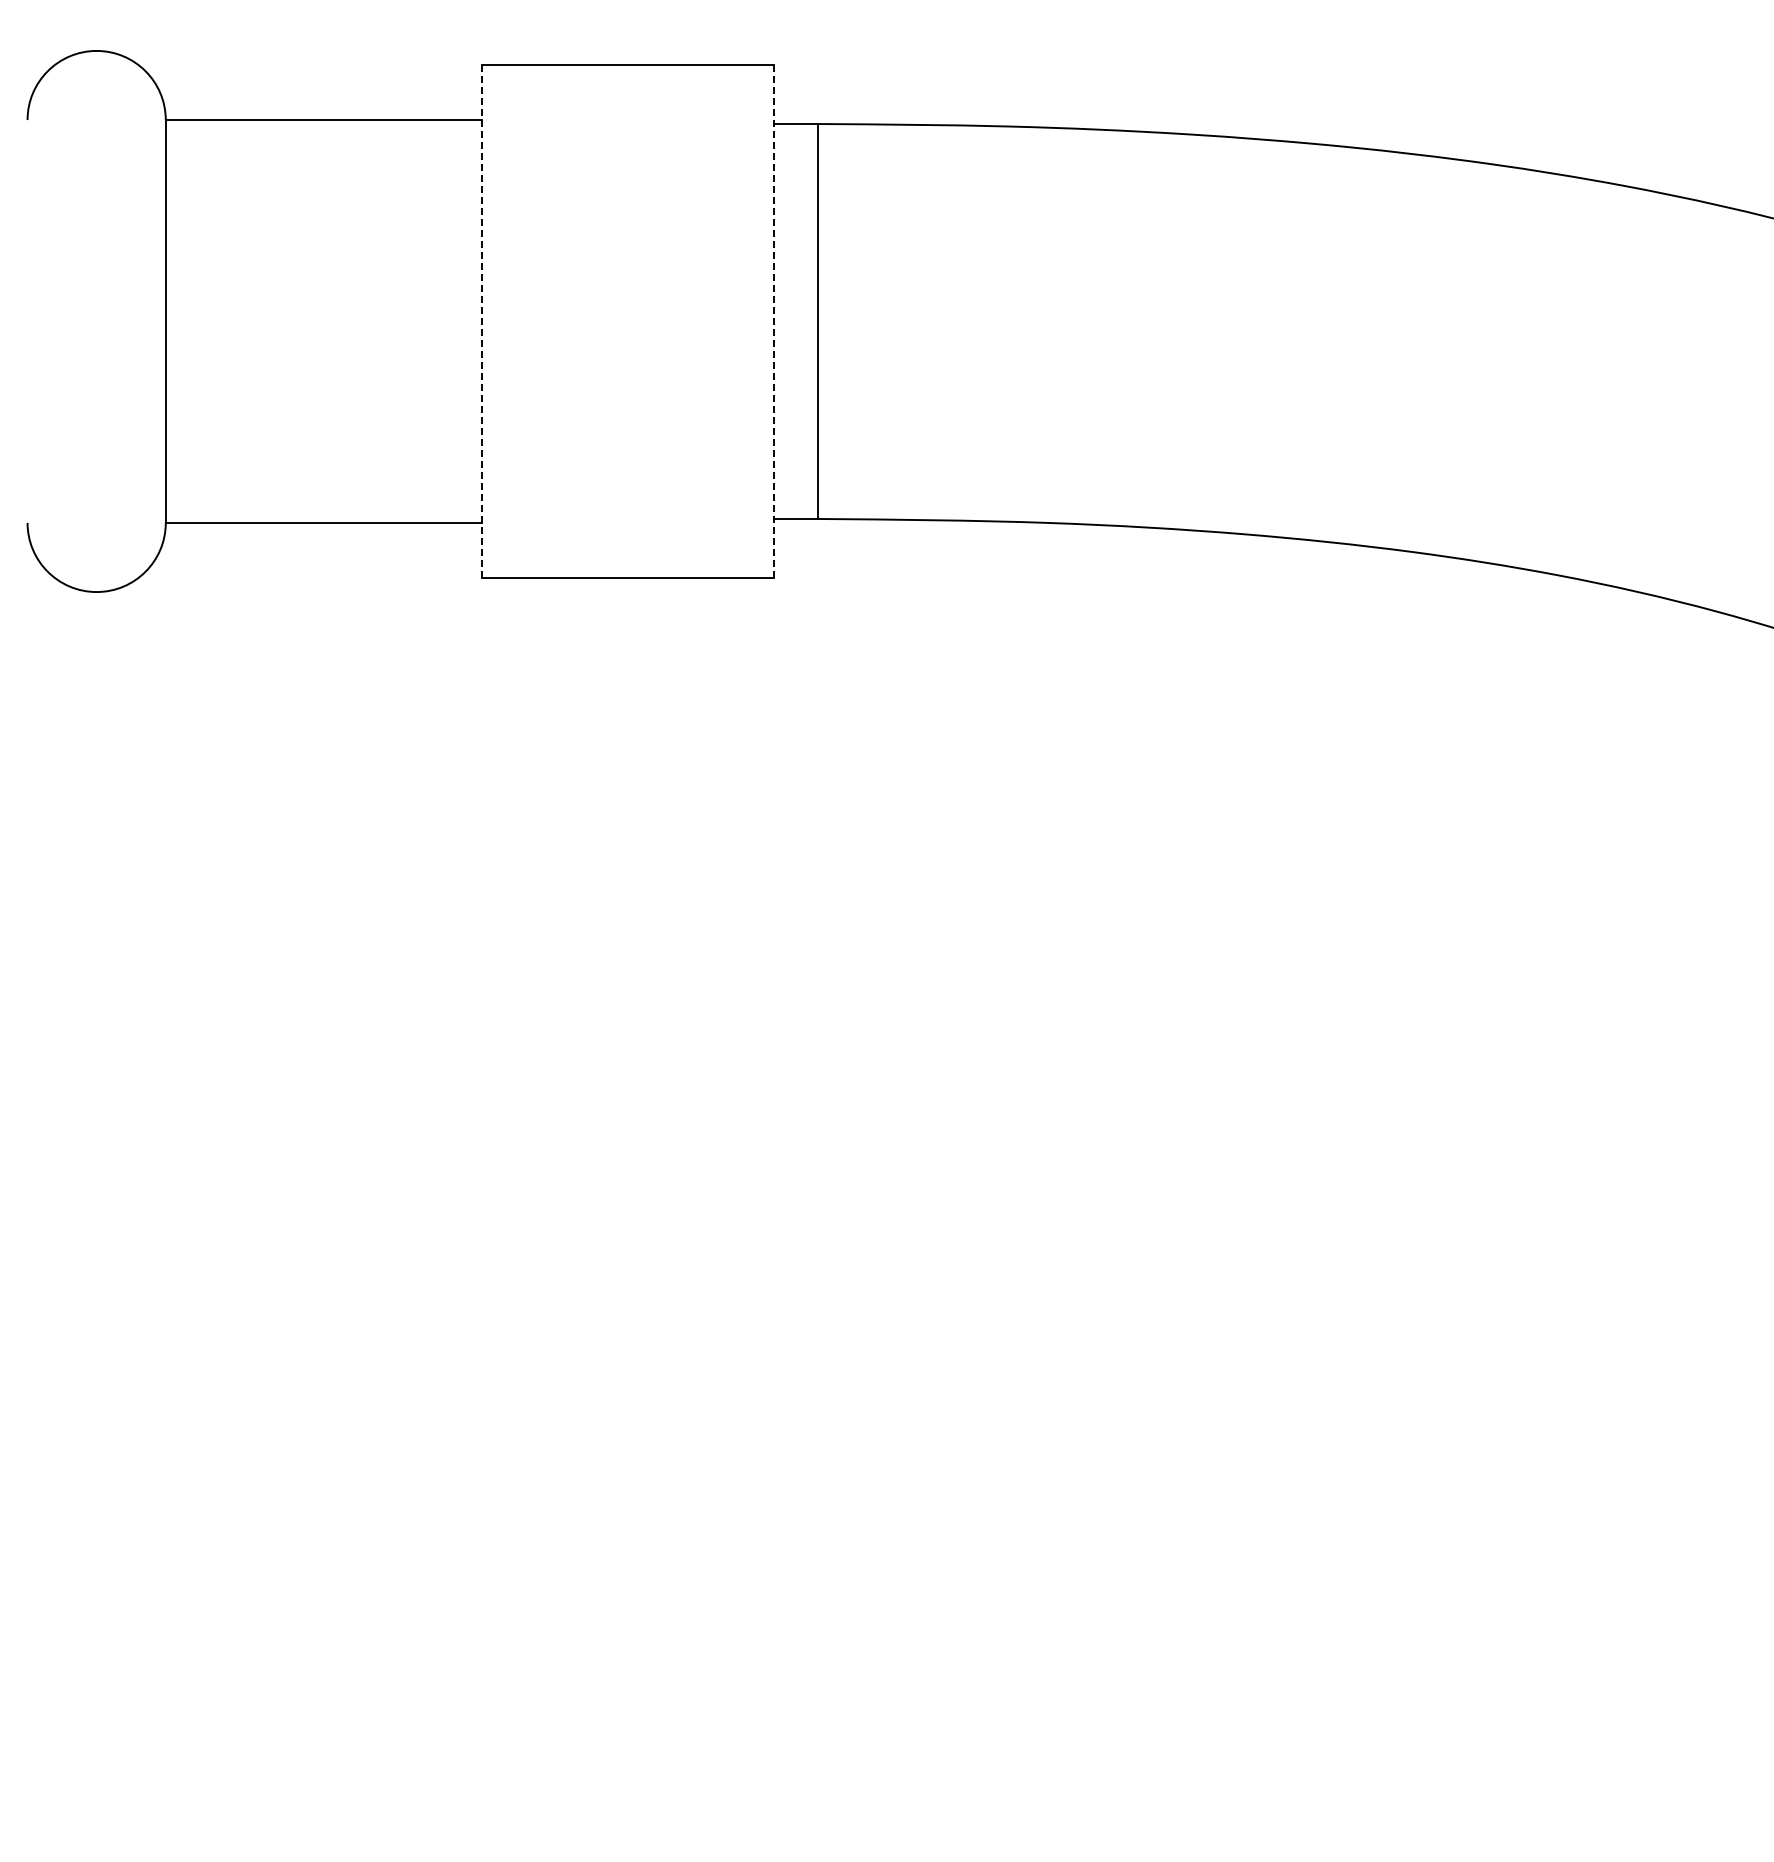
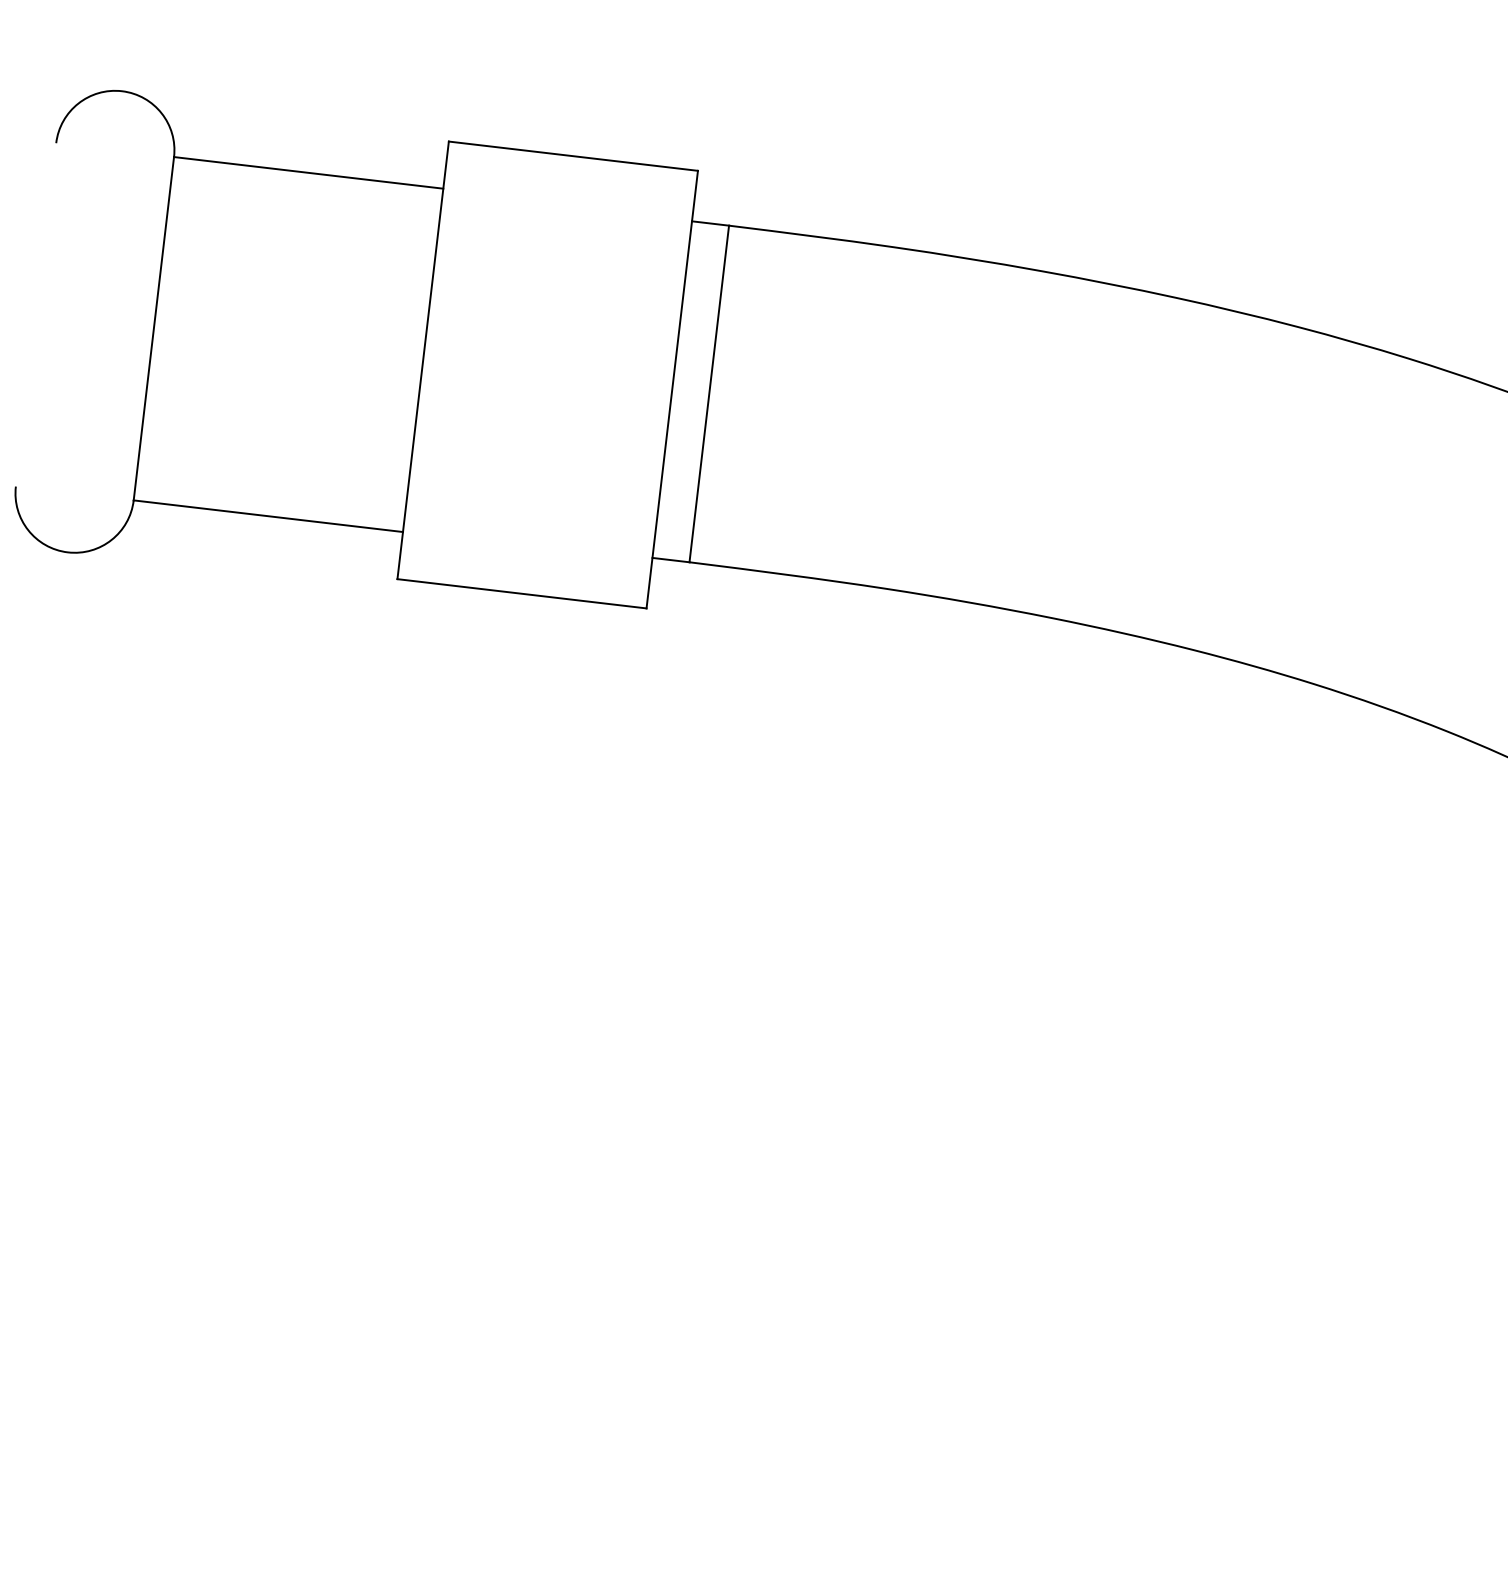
line: (481, 321) -> (422, 360), dashed -> solid
line: (774, 321) -> (672, 389), dashed -> solid

